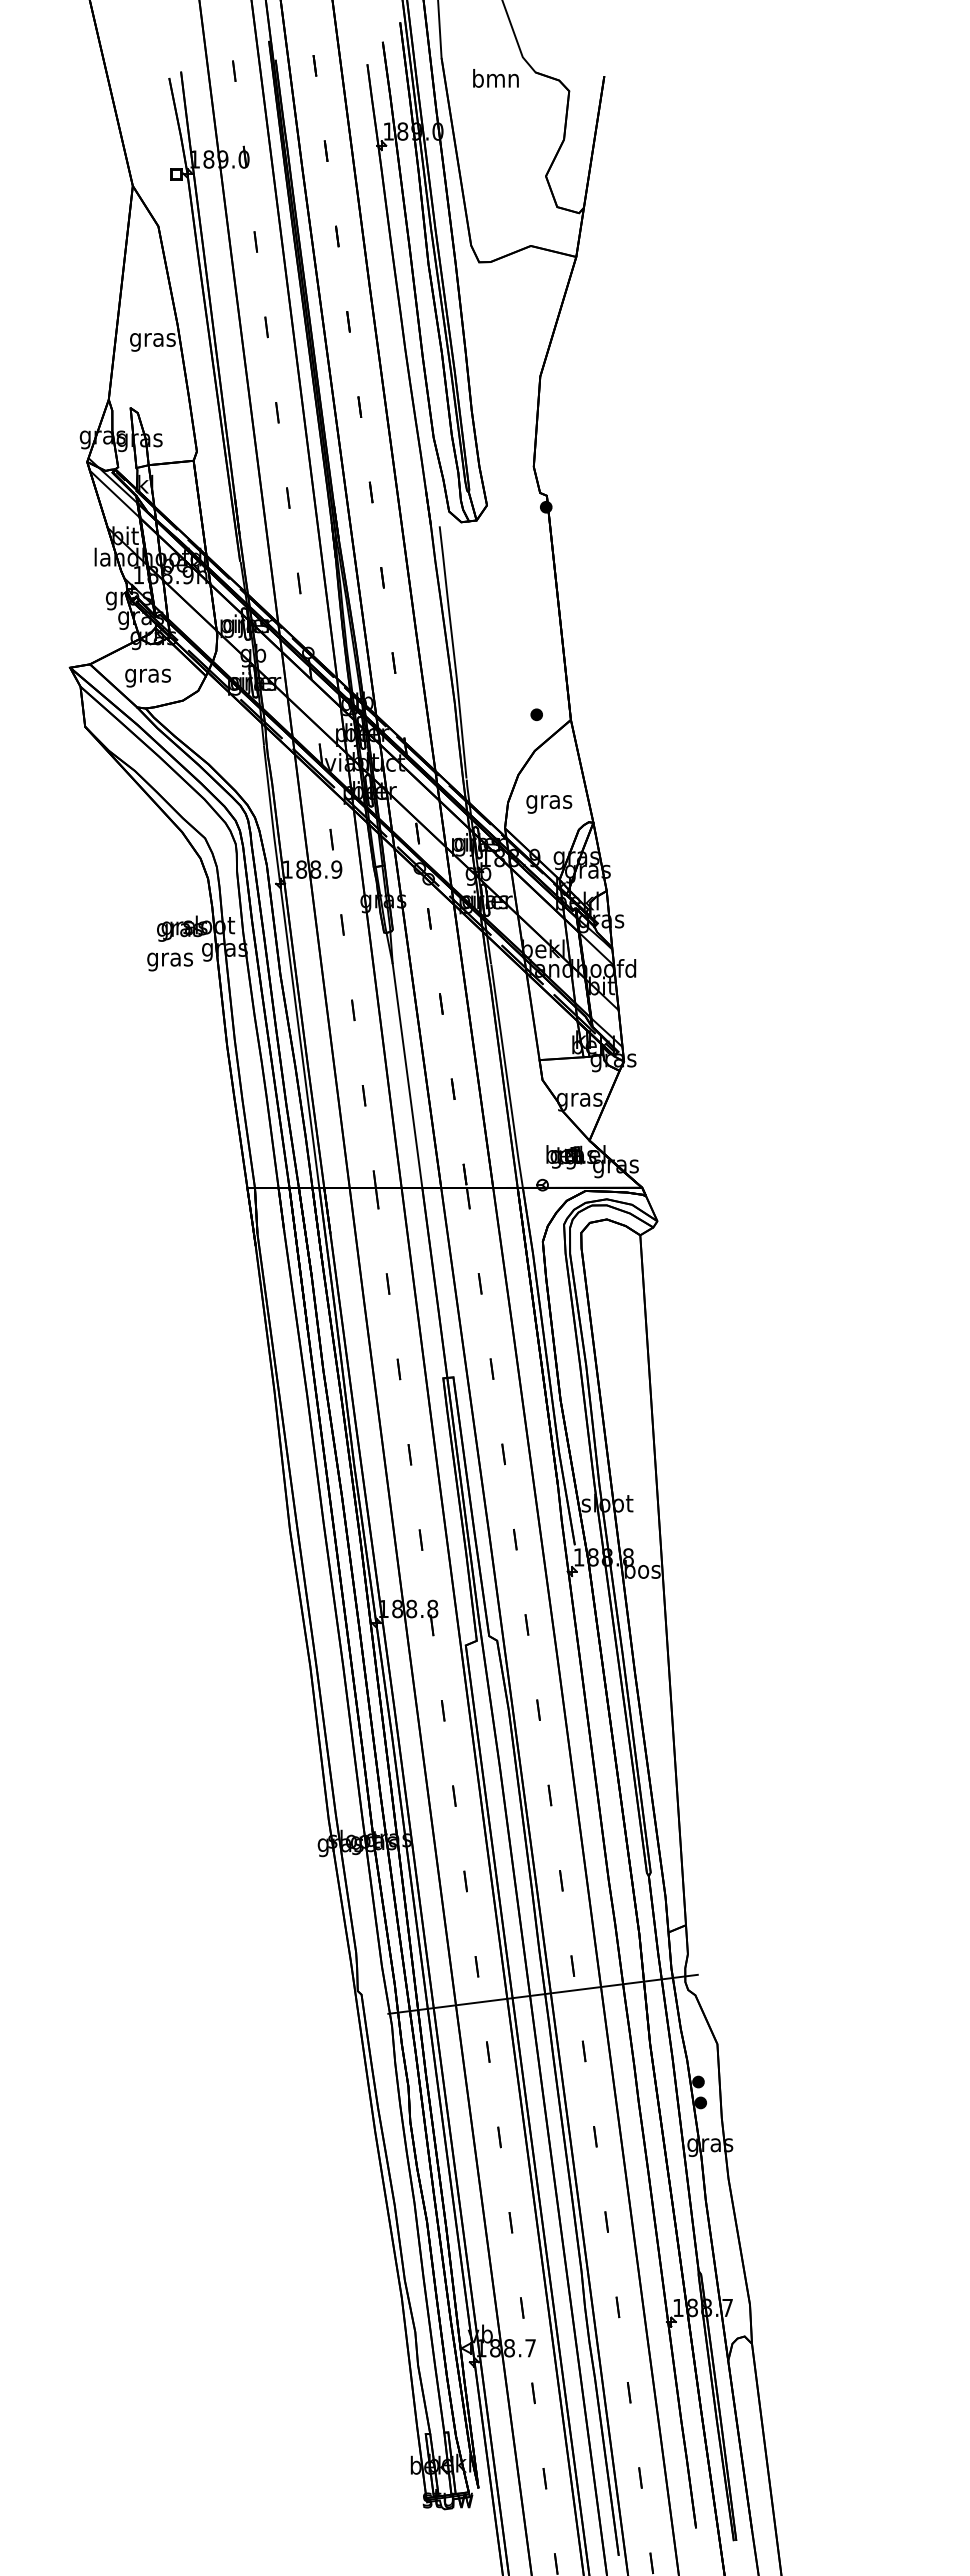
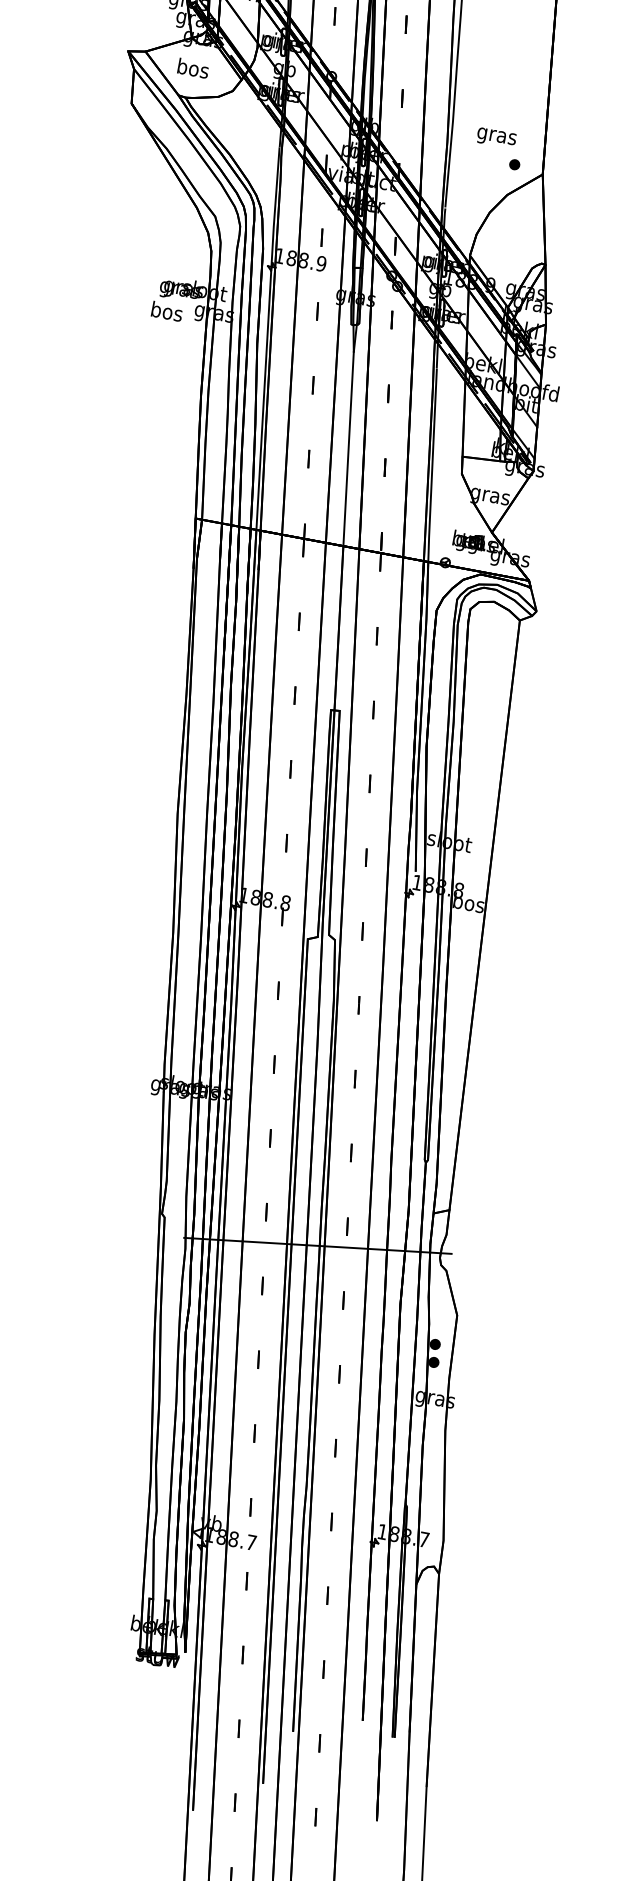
text: (147, 675) -> (192, 70), gras -> bos
text: (549, 804) -> (496, 138), moved
text: (169, 959) -> (166, 313), gras -> bos

